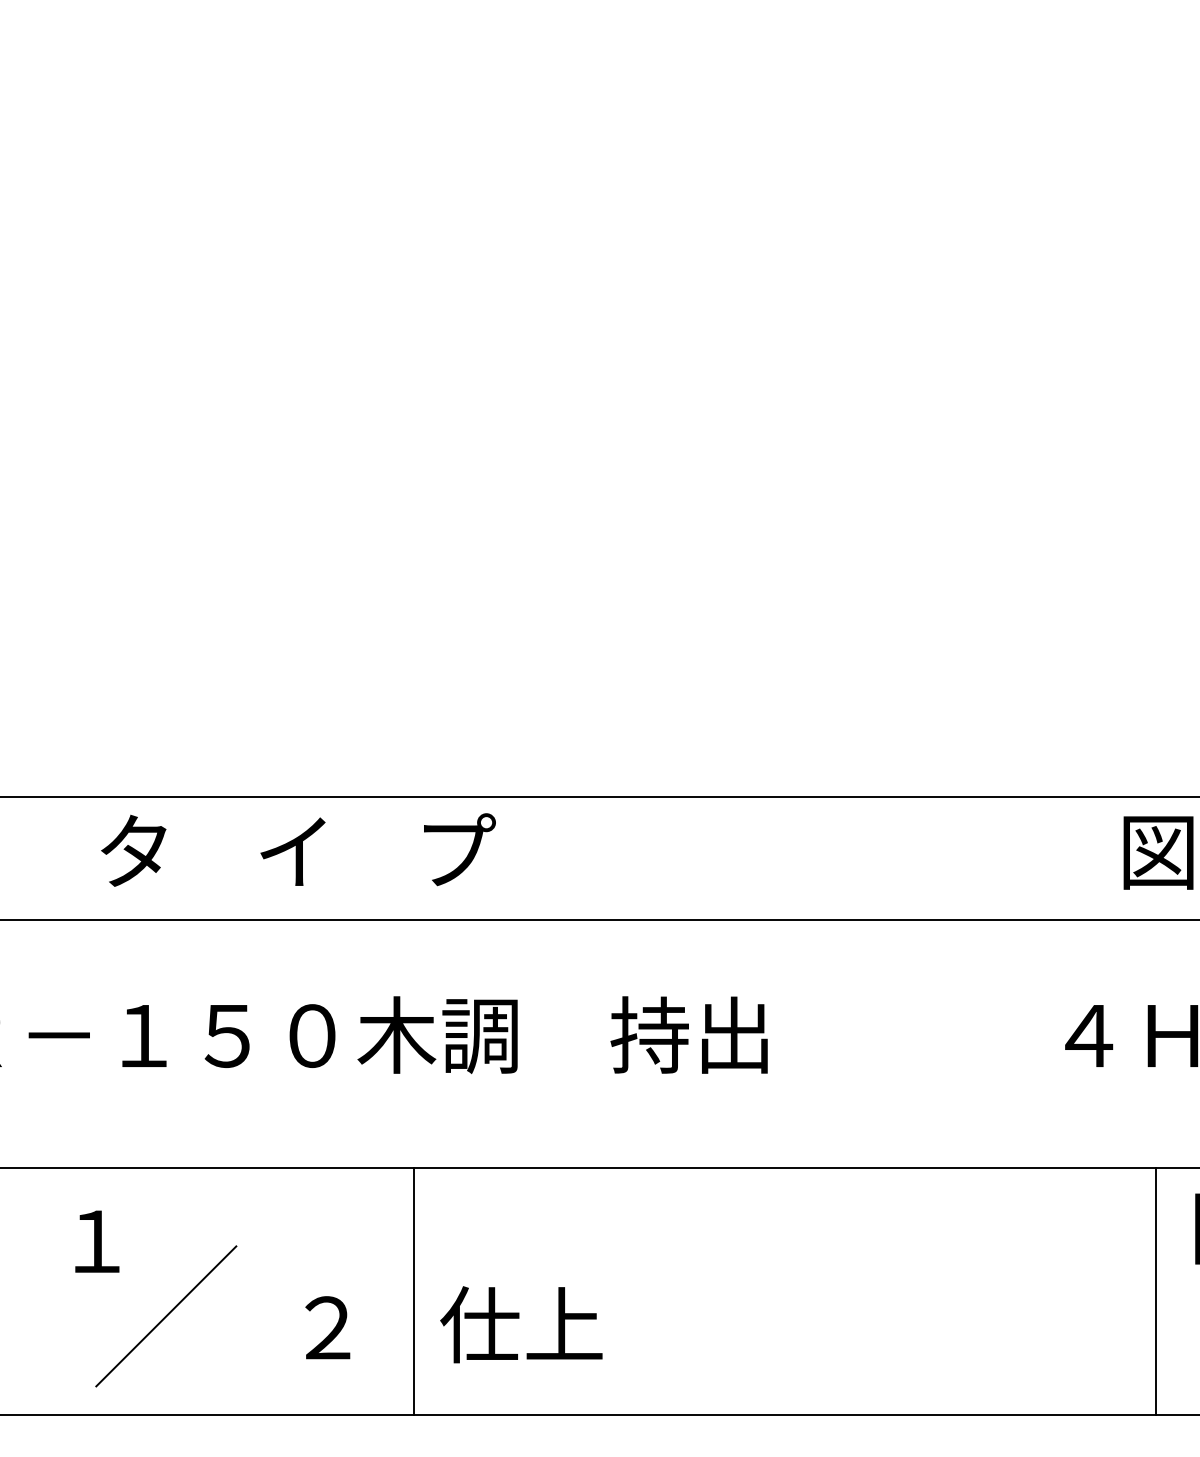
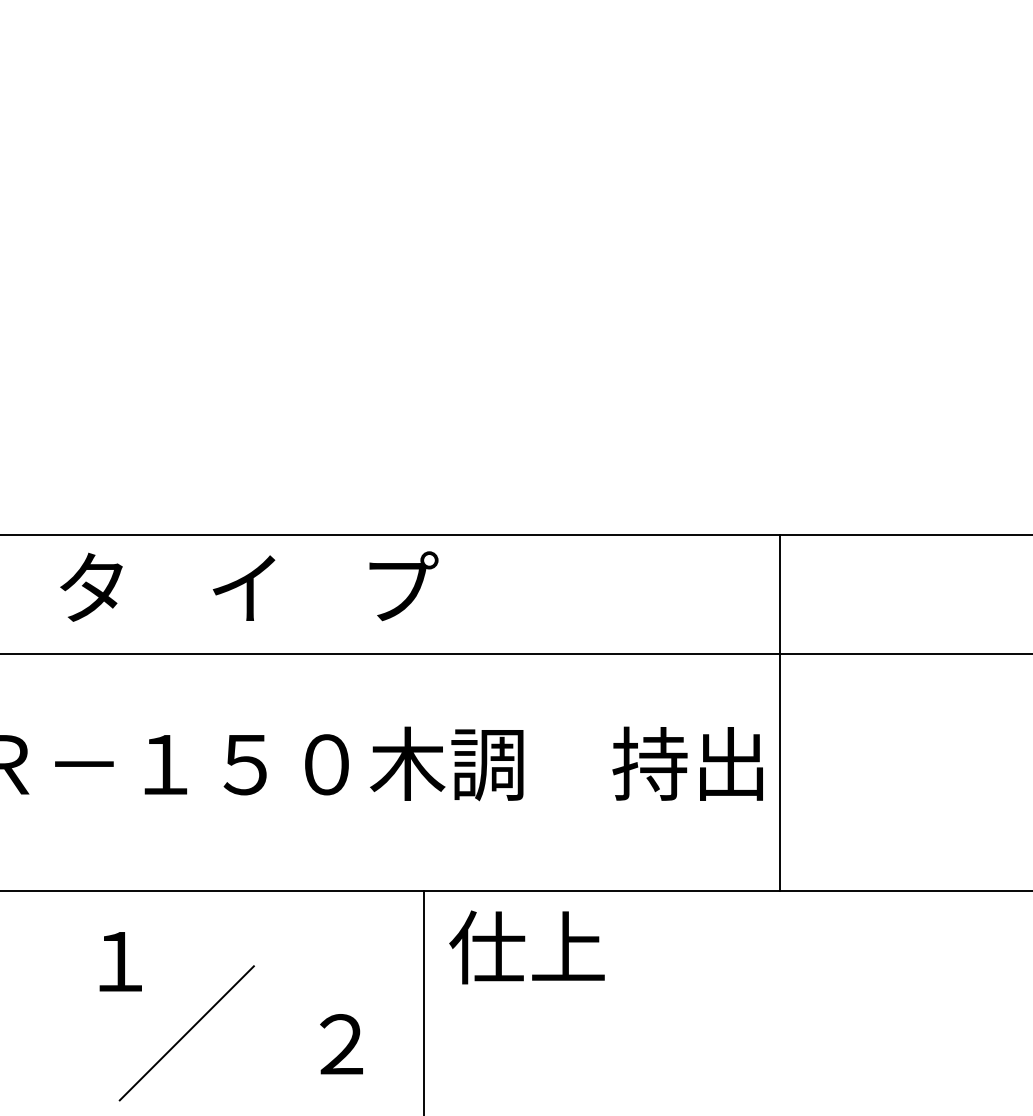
text: (298, 849) -> (249, 586), moved
line: (784, 981) -> (779, 712), added
text: (521, 1324) -> (527, 947), moved

